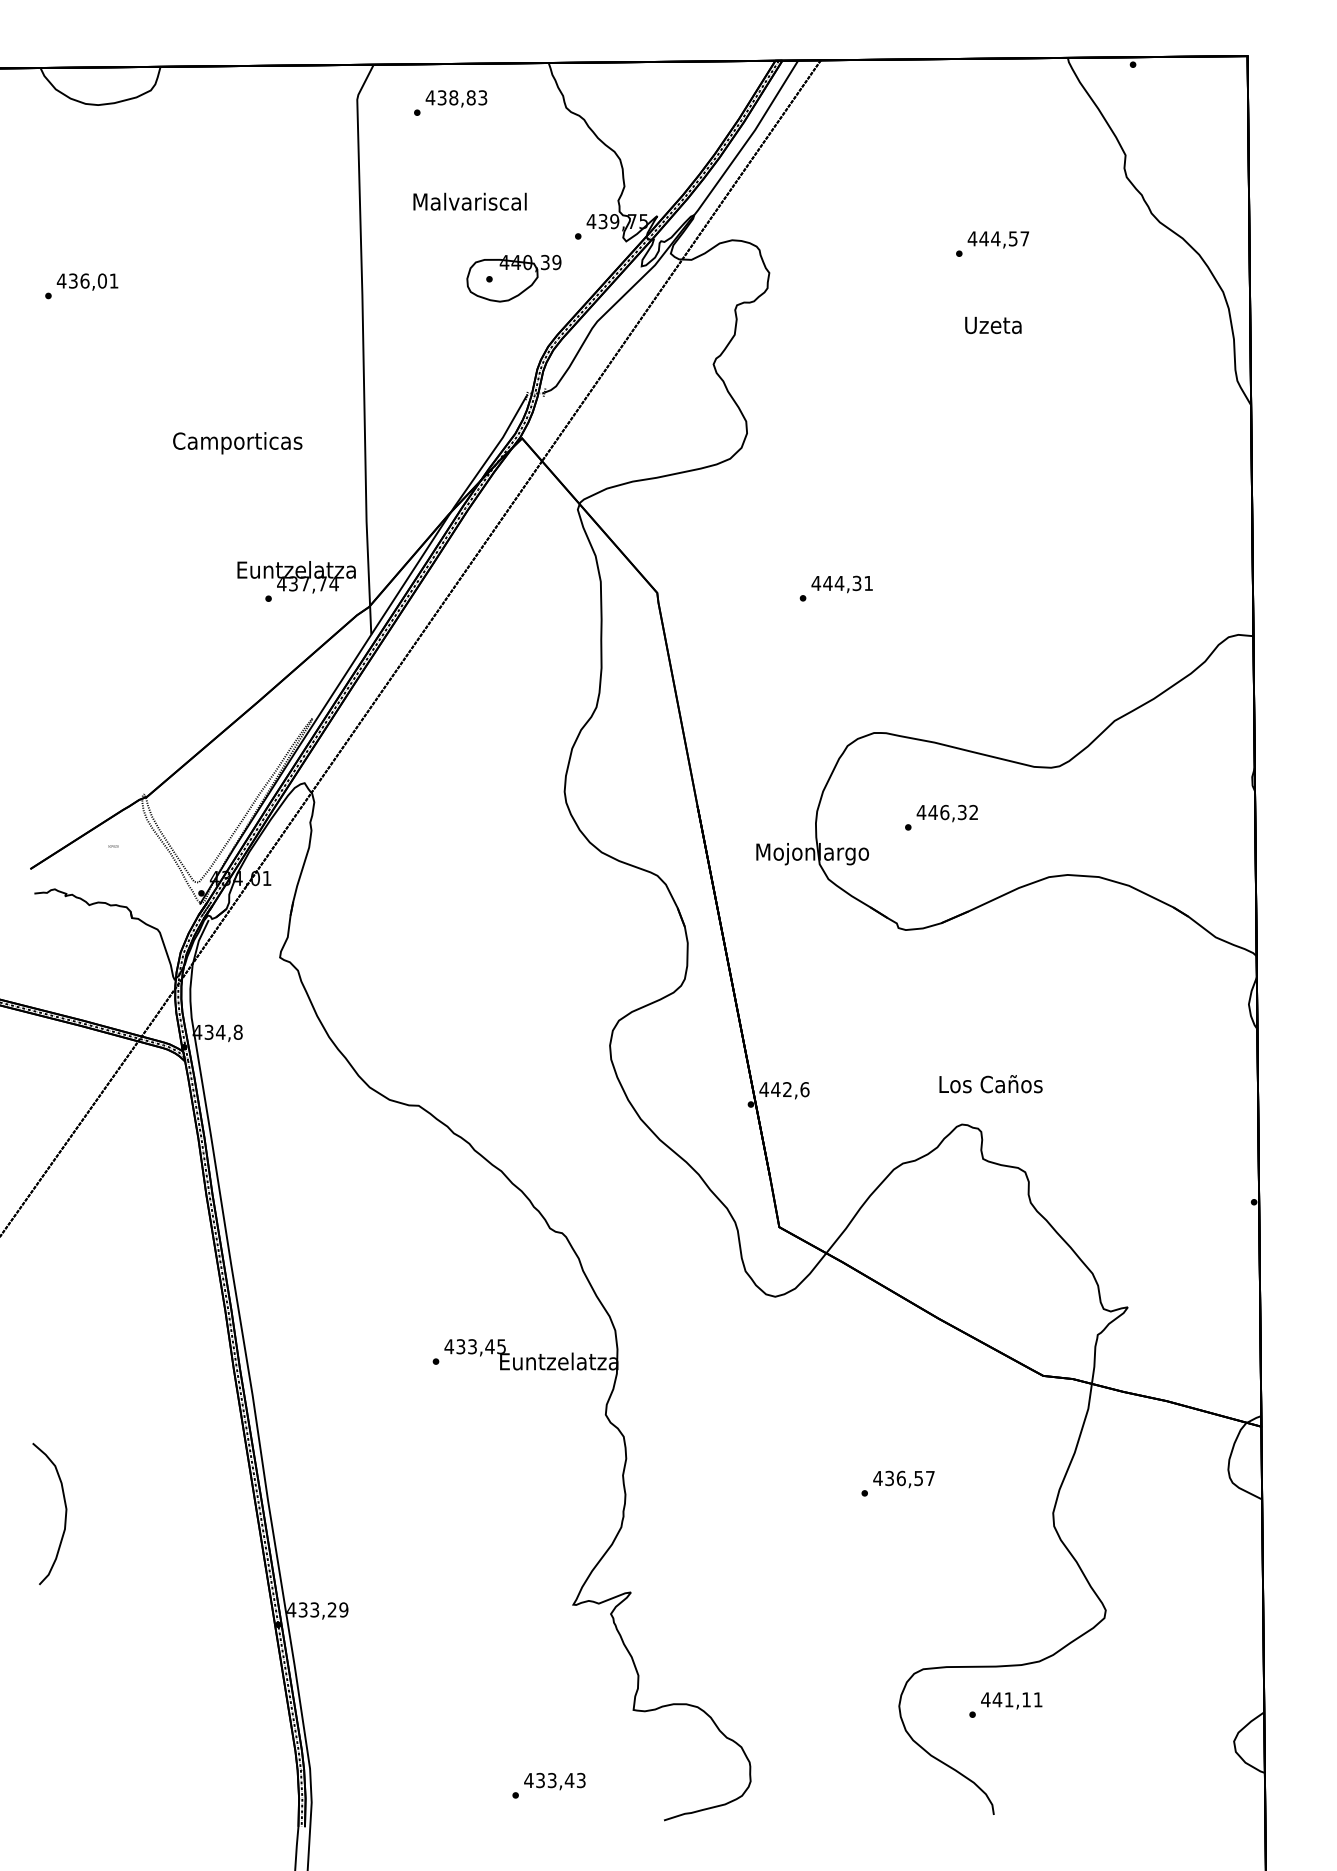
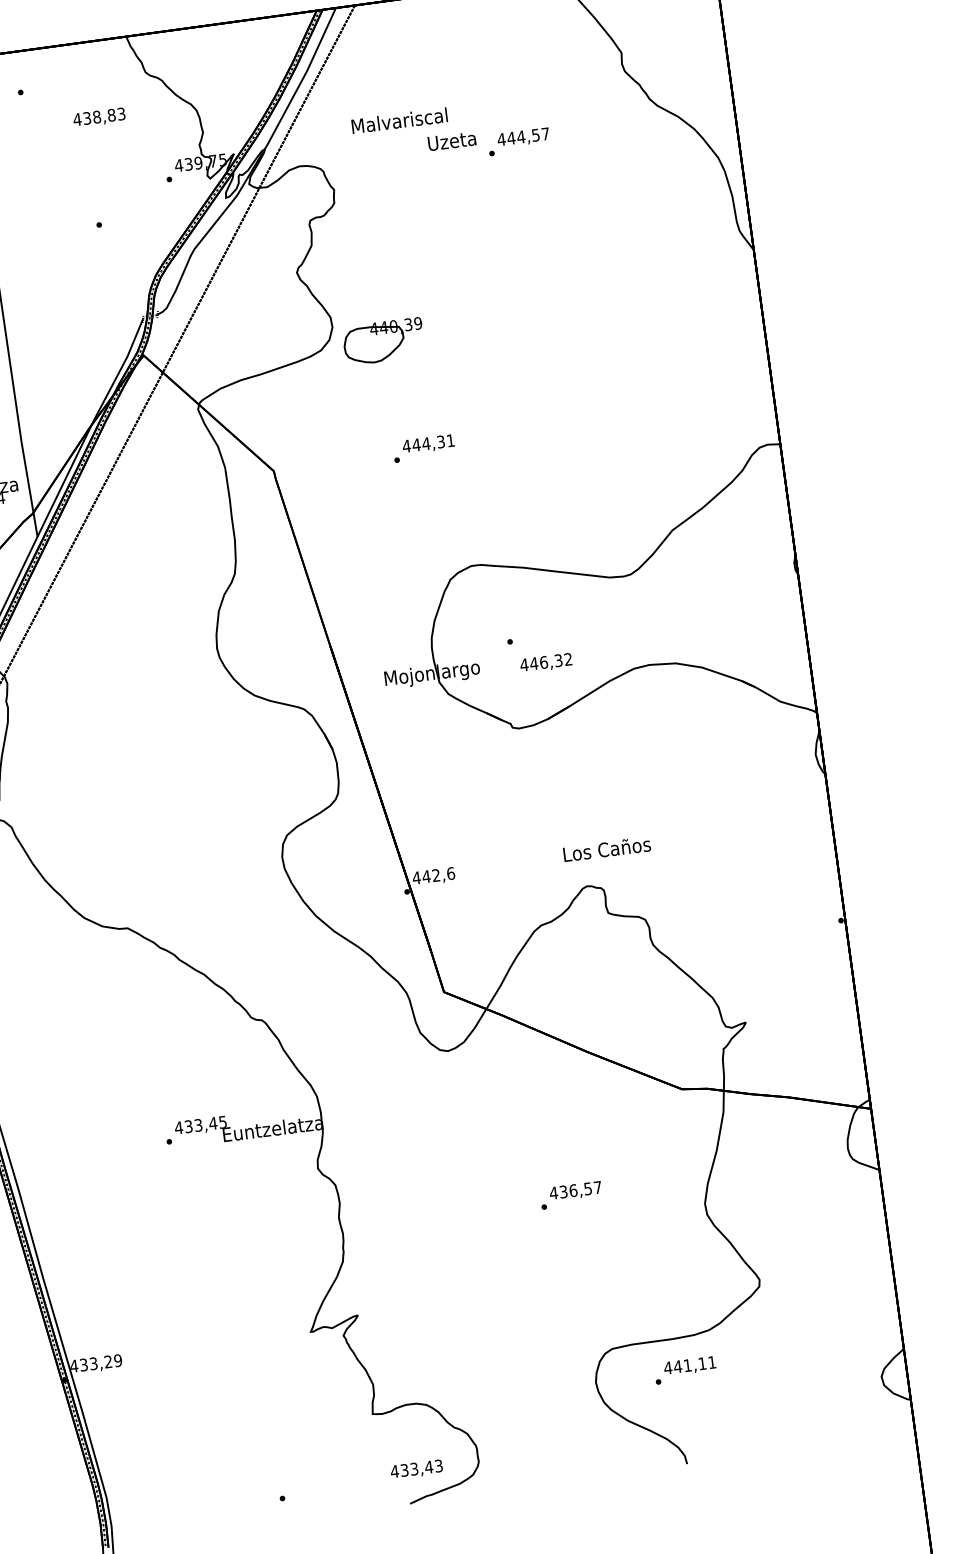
text: (456, 98) -> (99, 117), moved
text: (469, 201) -> (399, 120), moved
part: (513, 278) -> (383, 341), moved
text: (993, 324) -> (452, 140), moved
text: (946, 813) -> (545, 663), moved
text: (554, 1781) -> (416, 1469), moved

